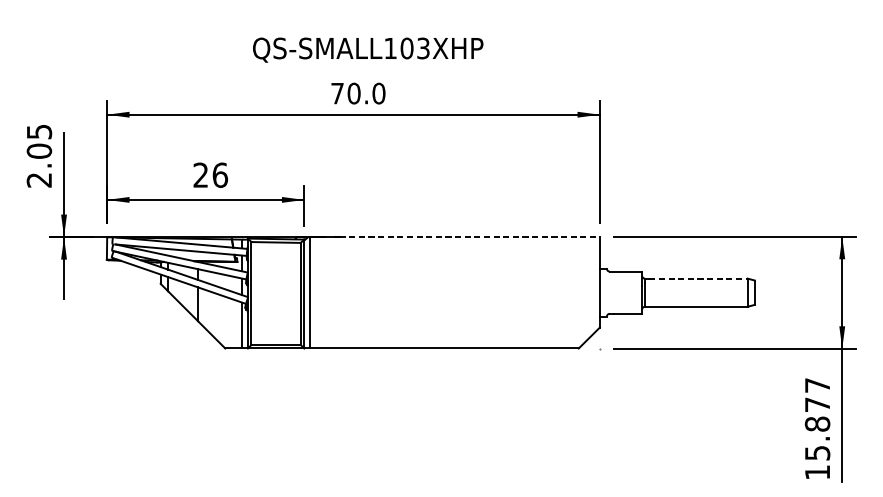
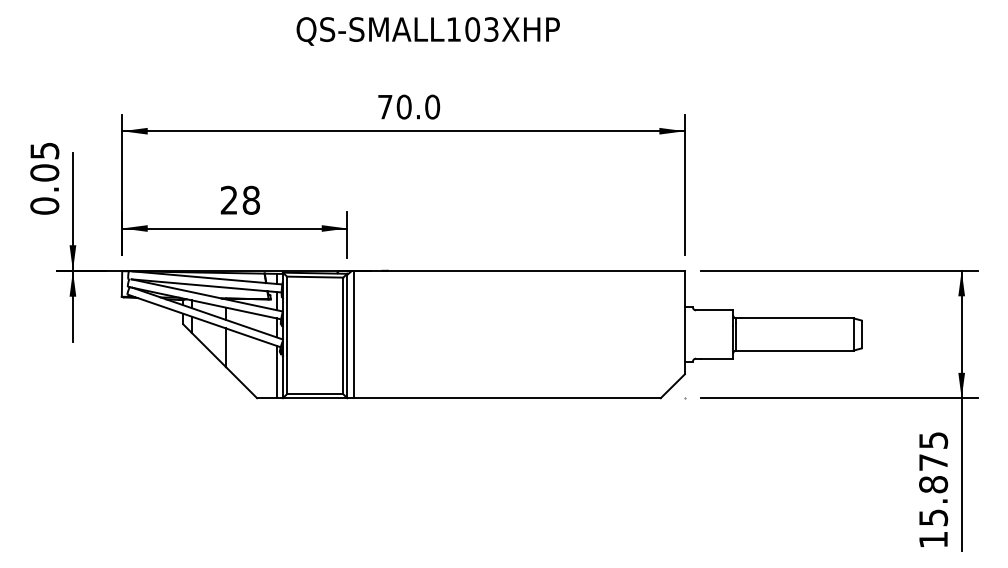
text: (367, 50) -> (427, 31), moved
text: (220, 174) -> (251, 199), 26 -> 28
text: (39, 179) -> (44, 205), 2.05 -> 0.05
line: (469, 236) -> (536, 270), dashed -> solid
line: (698, 278) -> (797, 318), dashed -> solid
text: (817, 385) -> (933, 440), 15.877 -> 15.875

